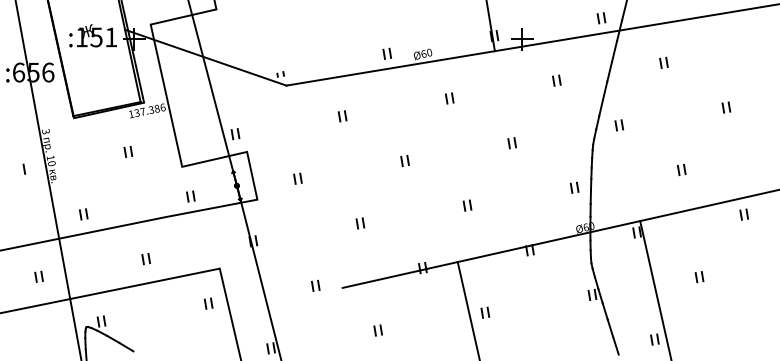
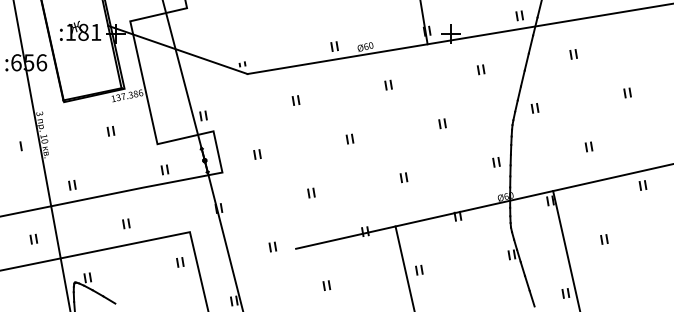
text: (96, 37) -> (83, 32), :151 -> :181

